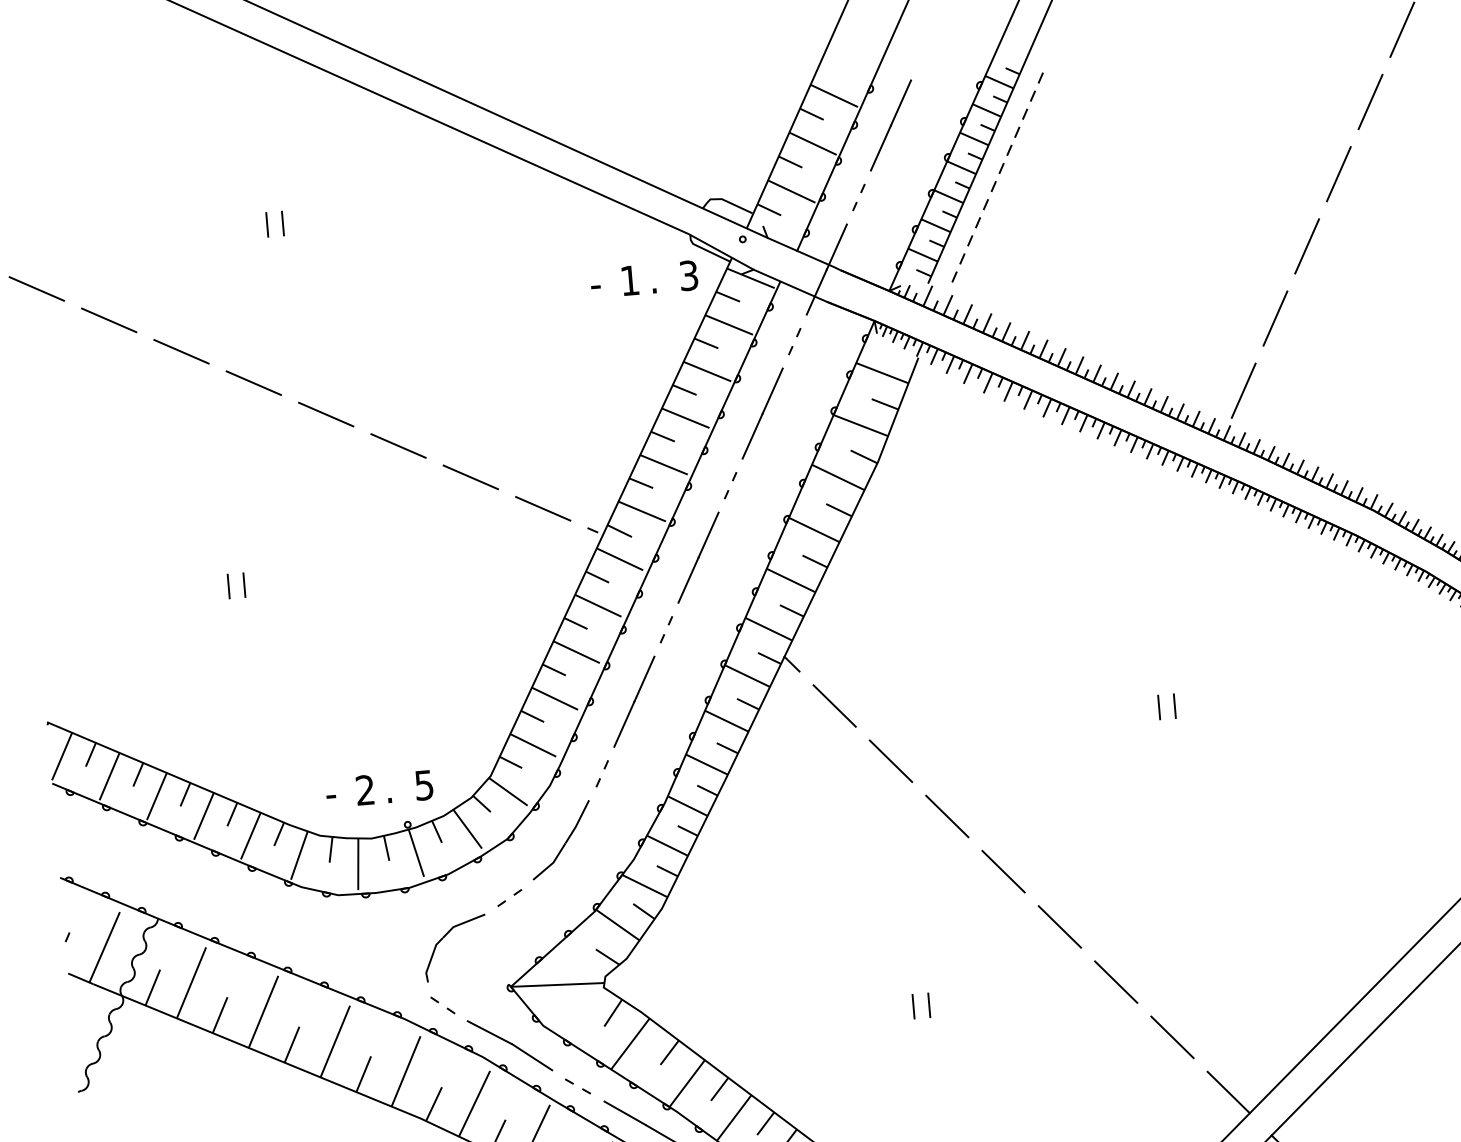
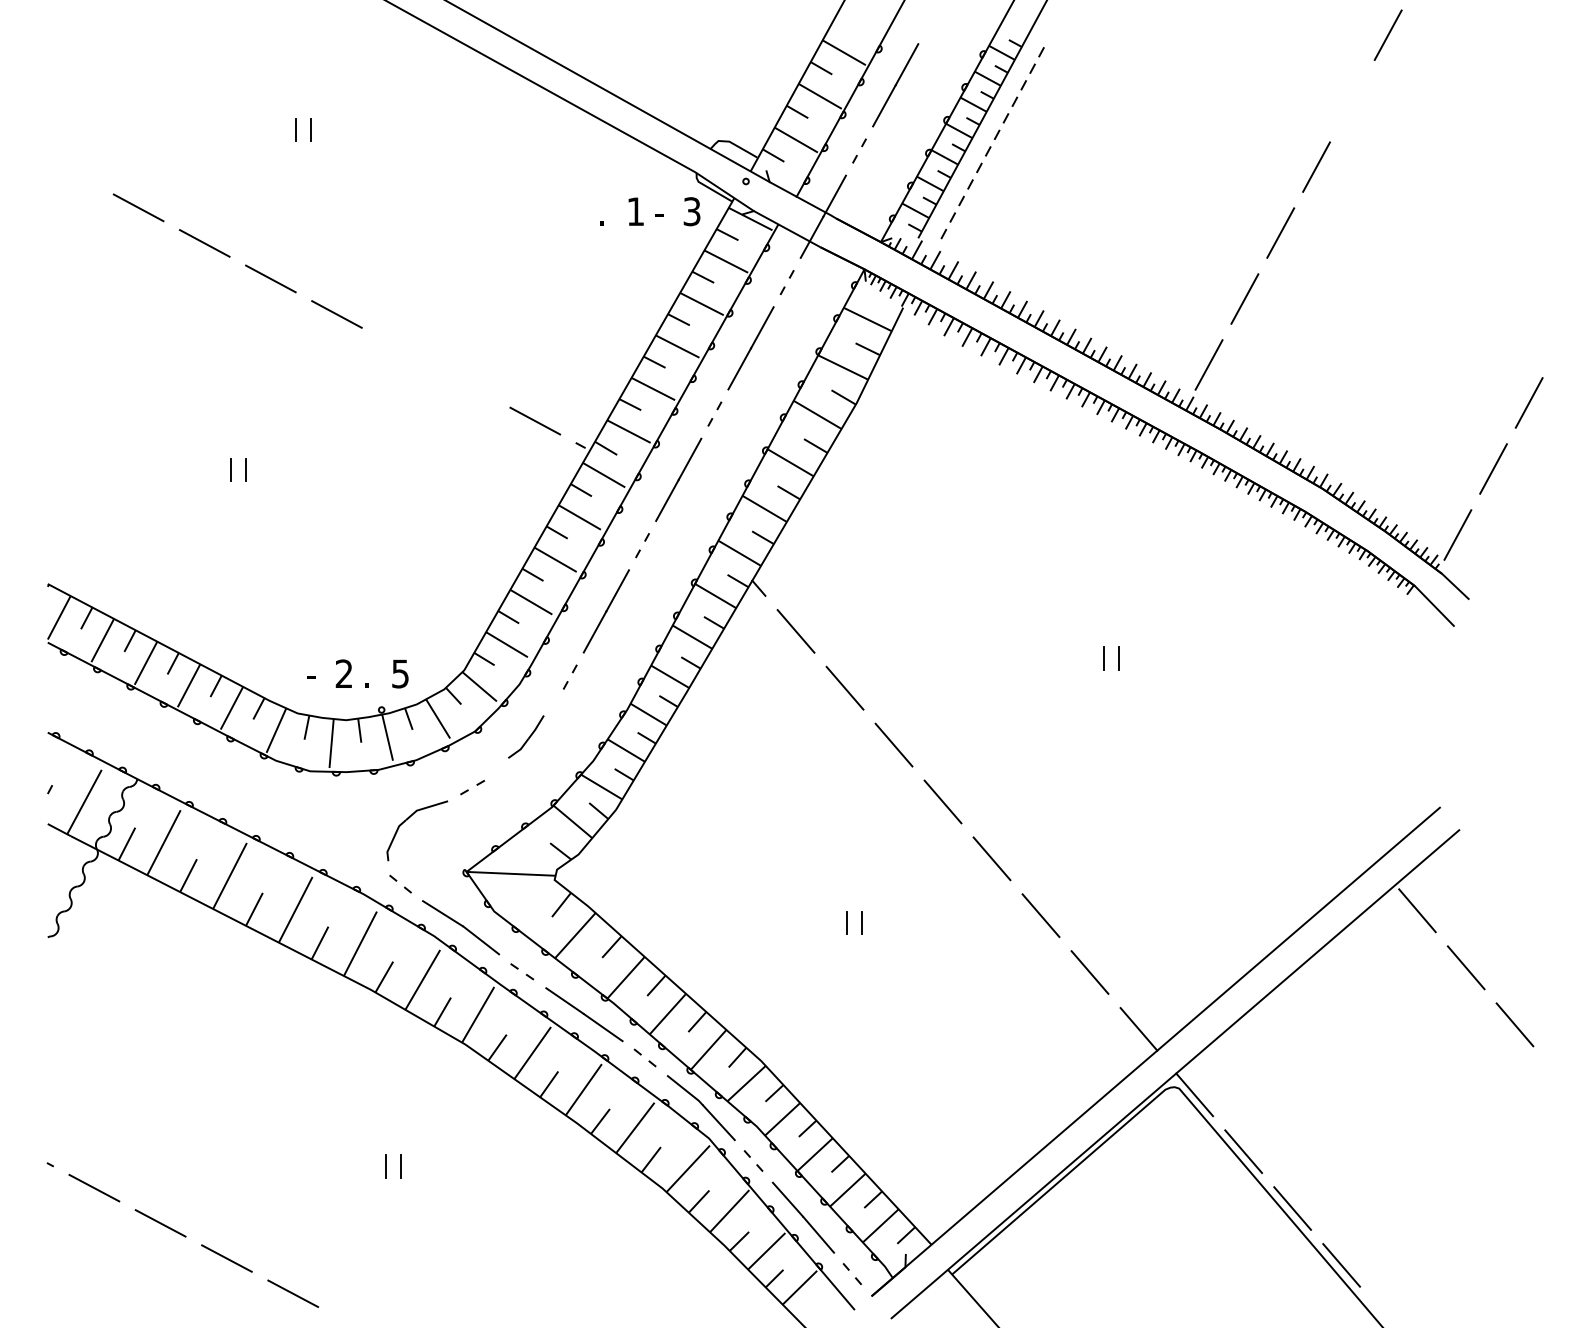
line: (1369, 101) -> (1351, 100), removed
text: (655, 286) -> (659, 219), . -> -
line: (36, 289) -> (72, 172), removed
text: (595, 291) -> (602, 219), - -> .
line: (397, 445) -> (402, 349), removed
line: (470, 477) -> (468, 385), removed
part: (561, 839) -> (526, 736), size x0.6

